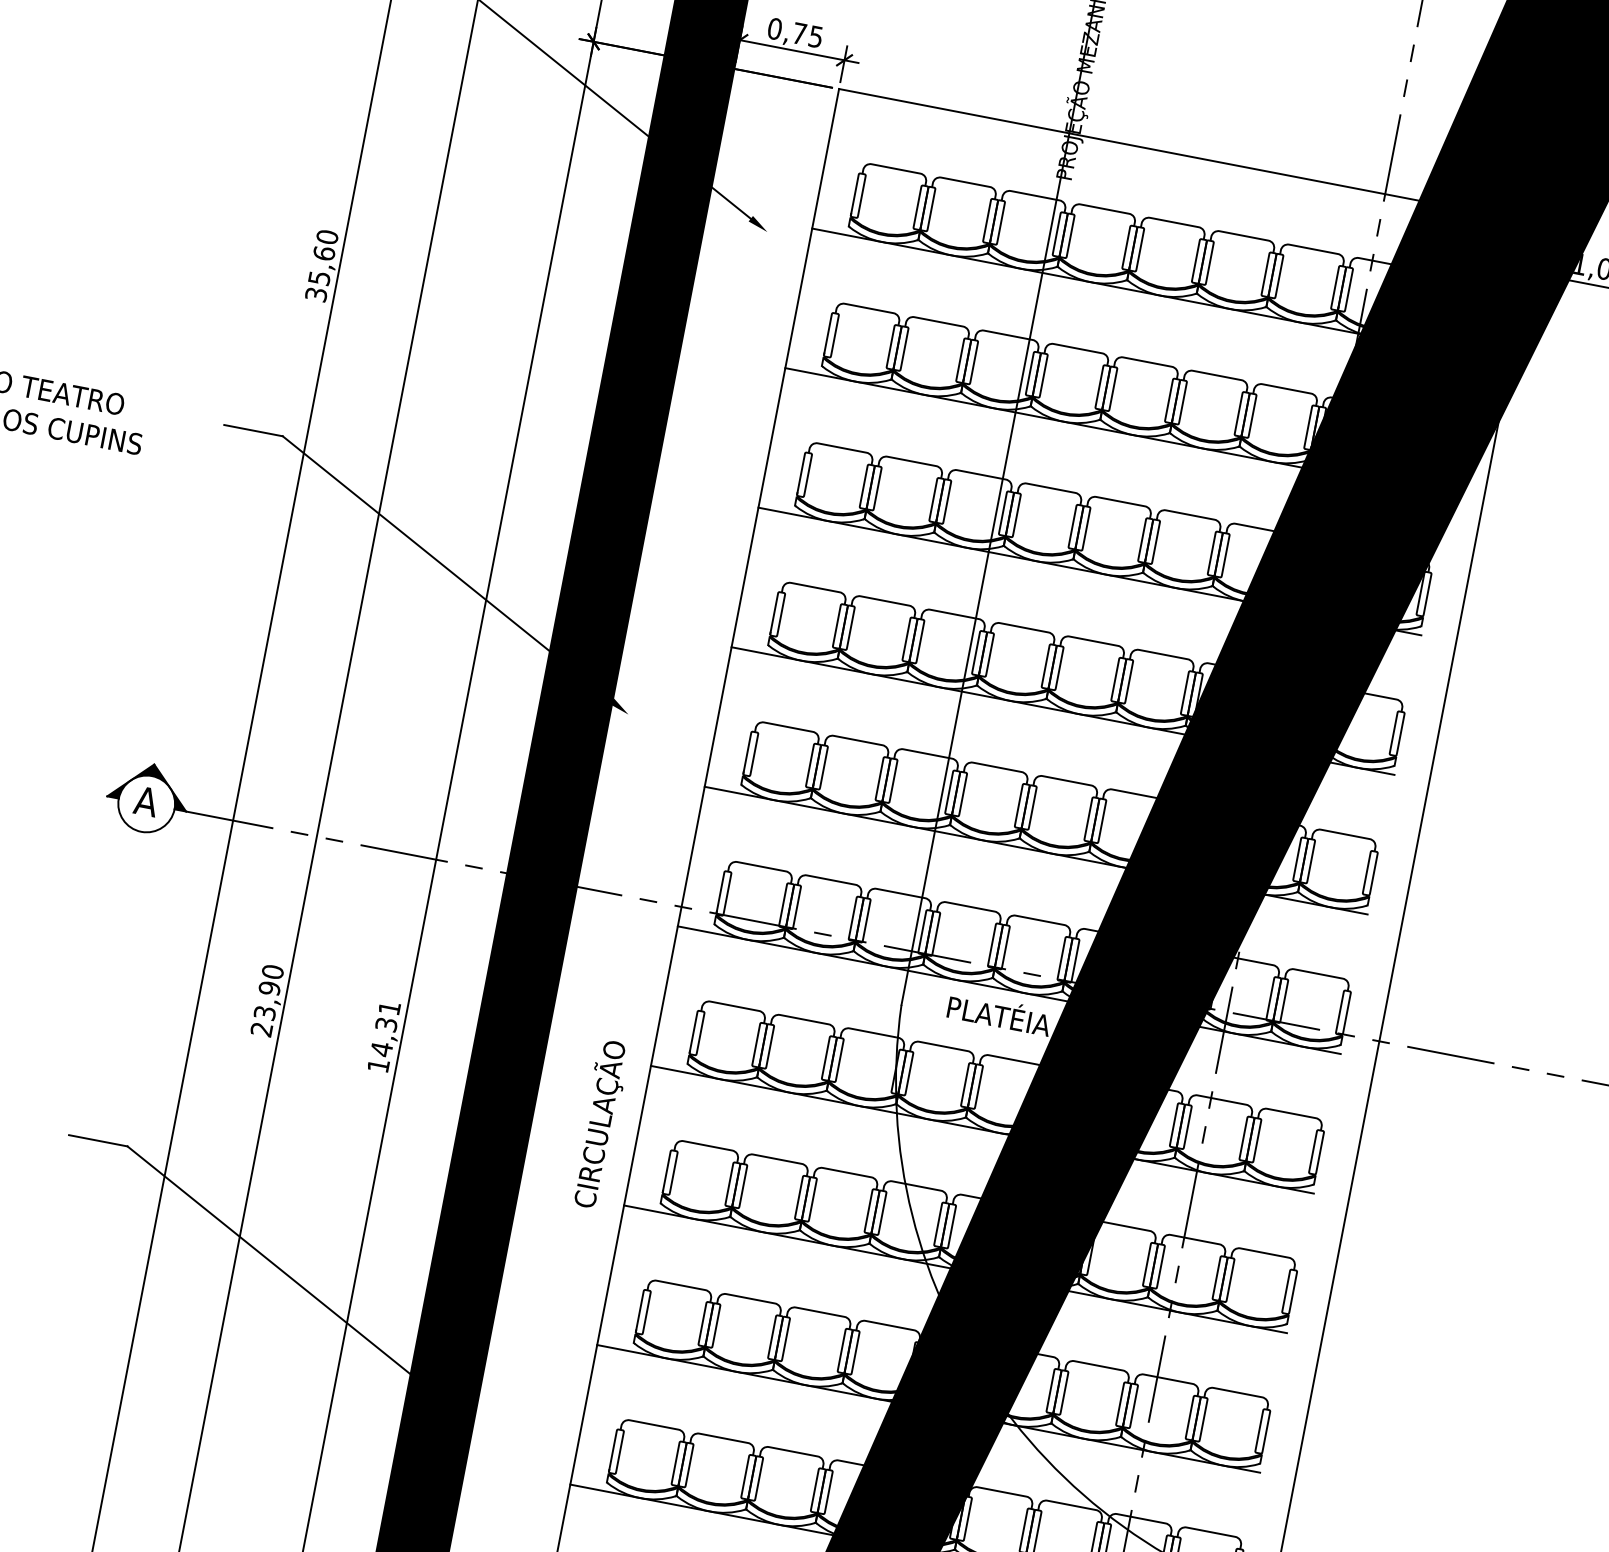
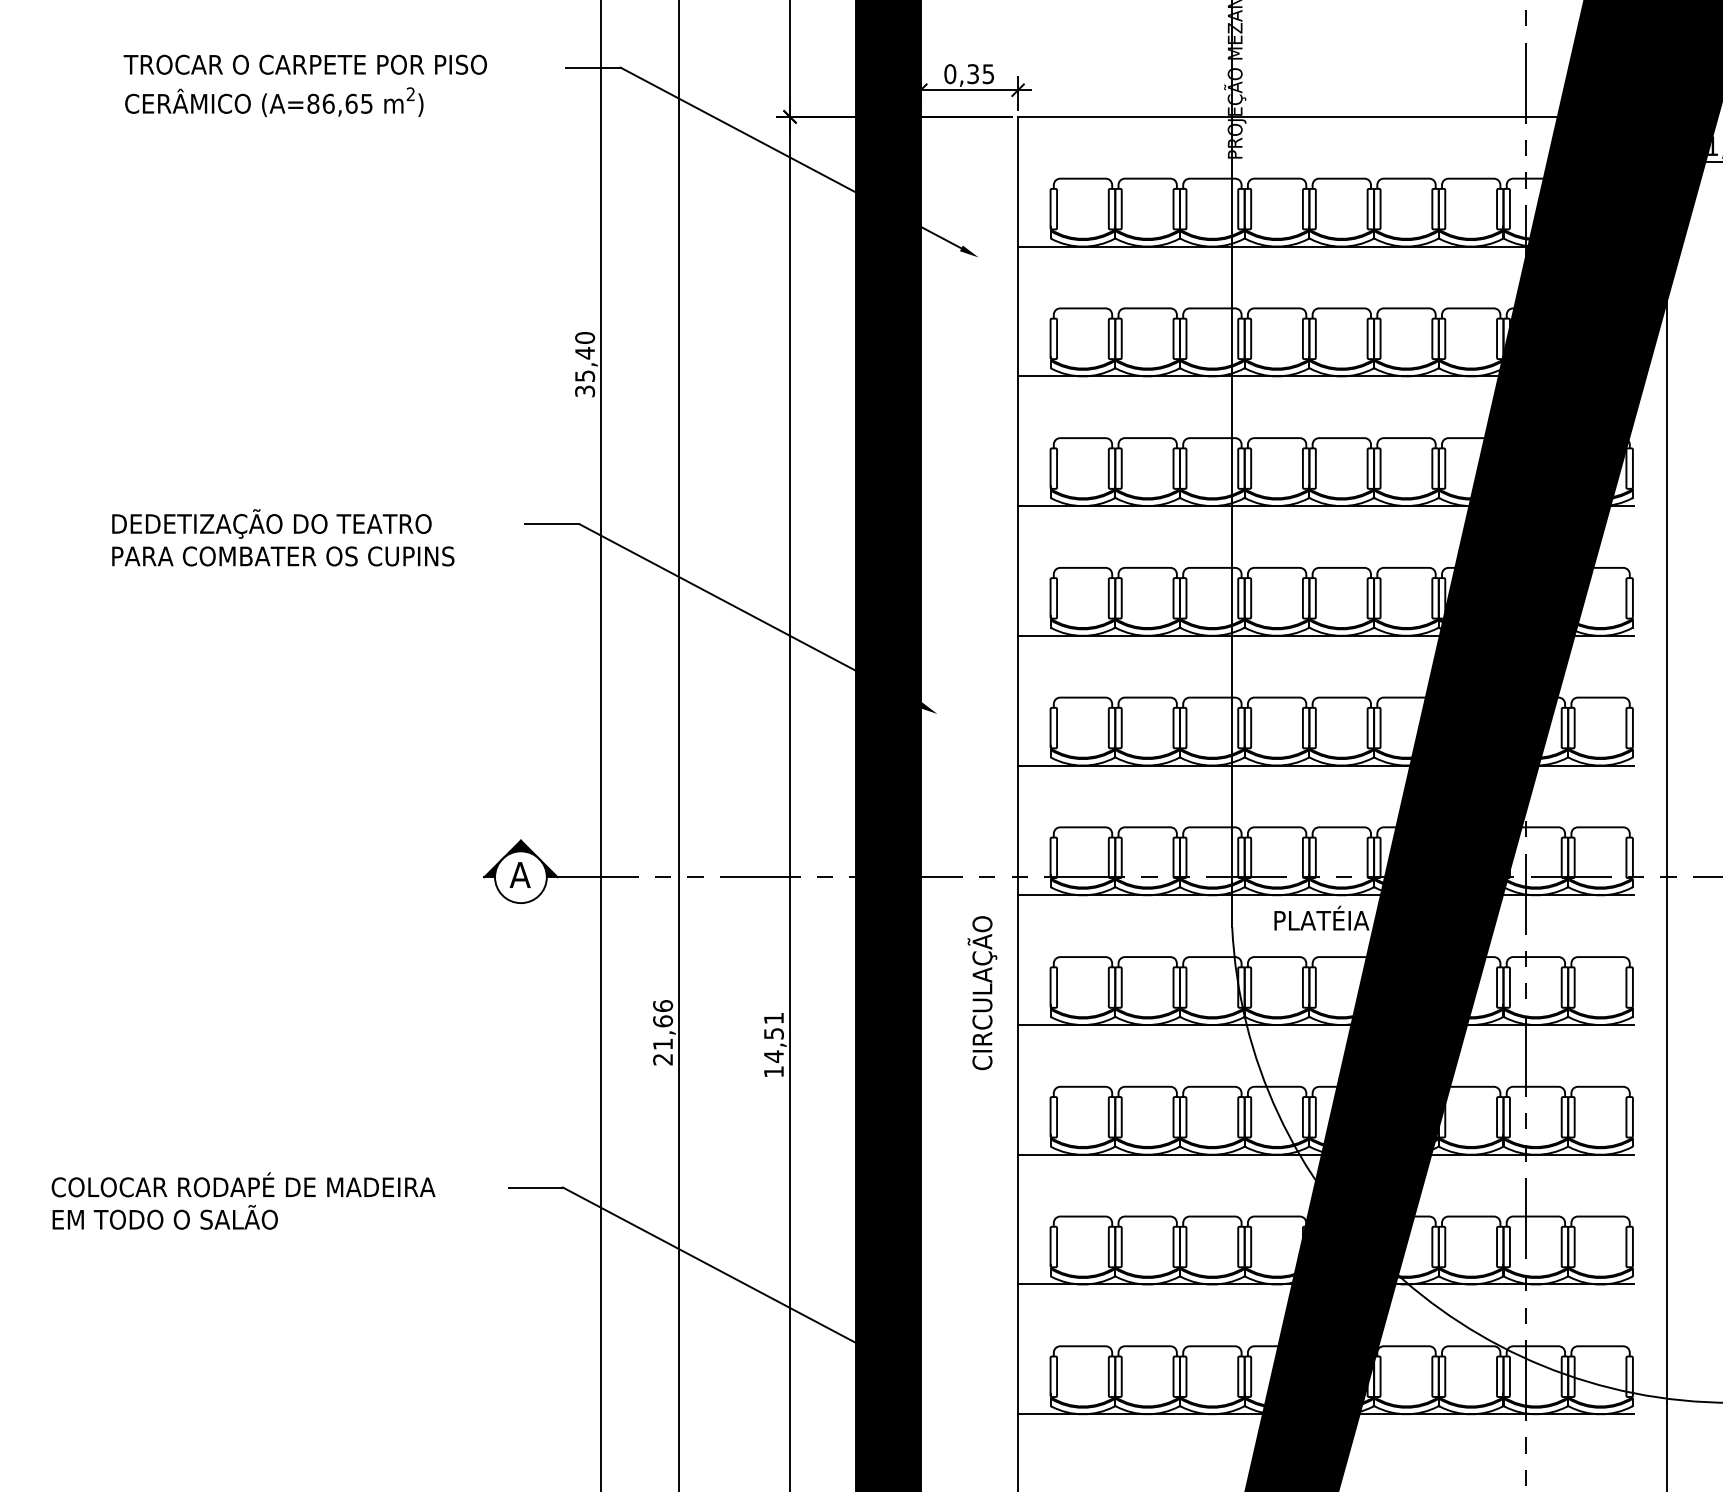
text: (798, 33) -> (972, 74), 0,75 -> 0,35
text: (324, 253) -> (585, 353), 35,60 -> 35,40
text: (269, 992) -> (663, 1025), 23,90 -> 21,66
text: (386, 1024) -> (773, 1033), 14,31 -> 14,51
text: (599, 1124) -> (982, 993), moved

